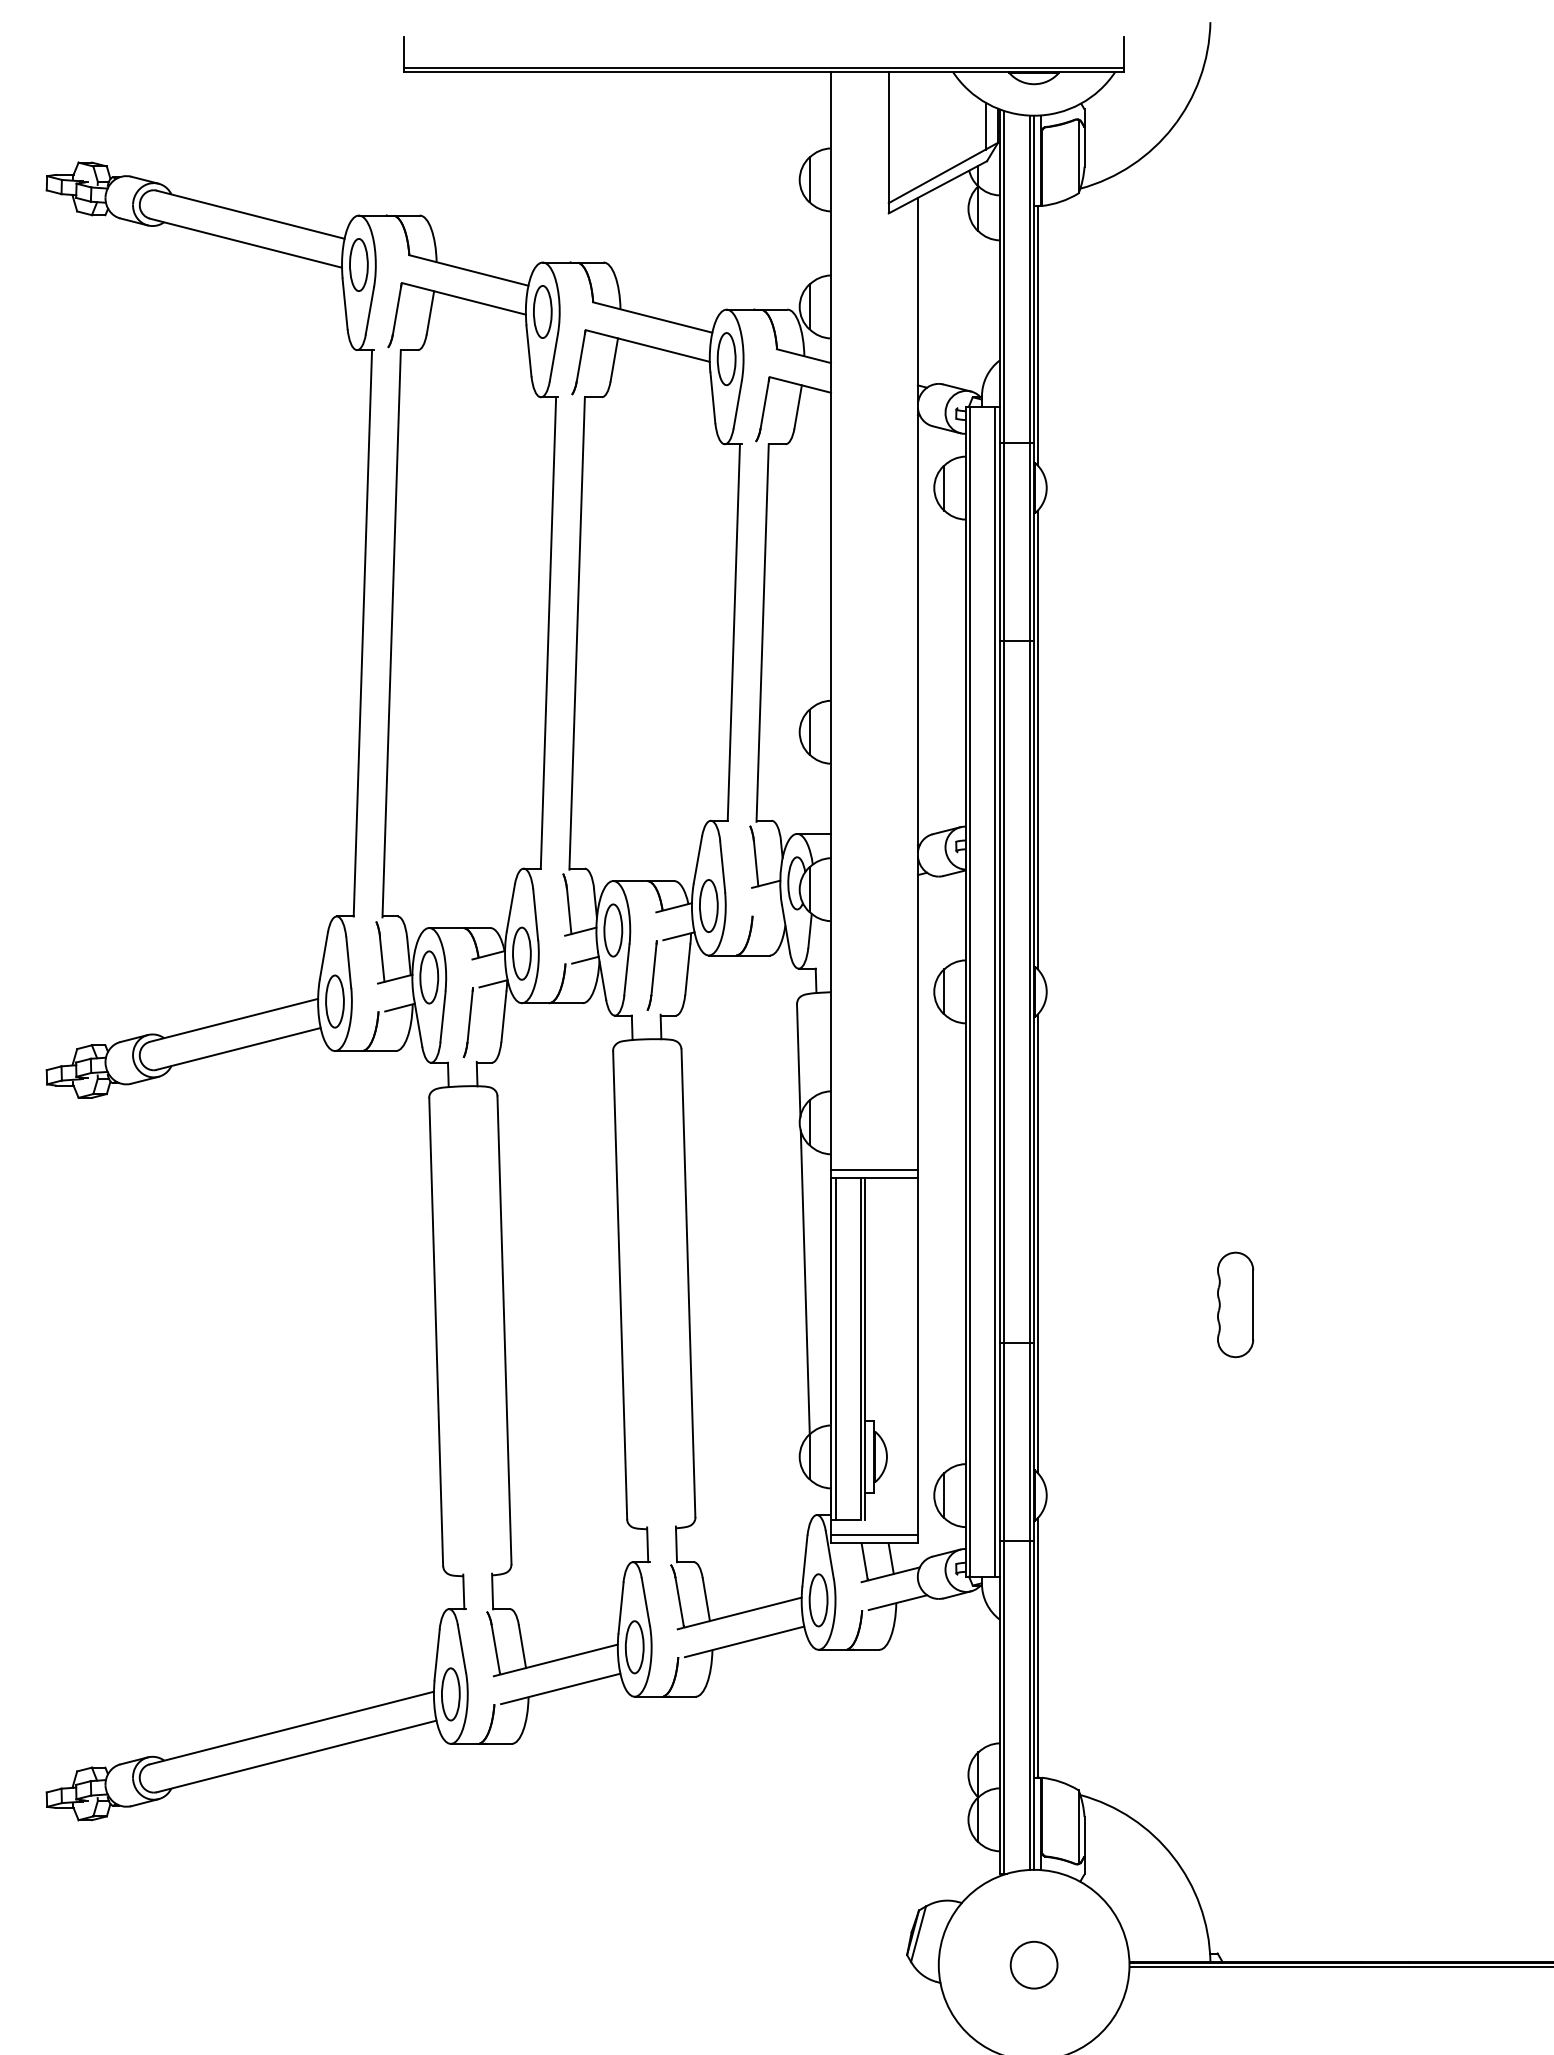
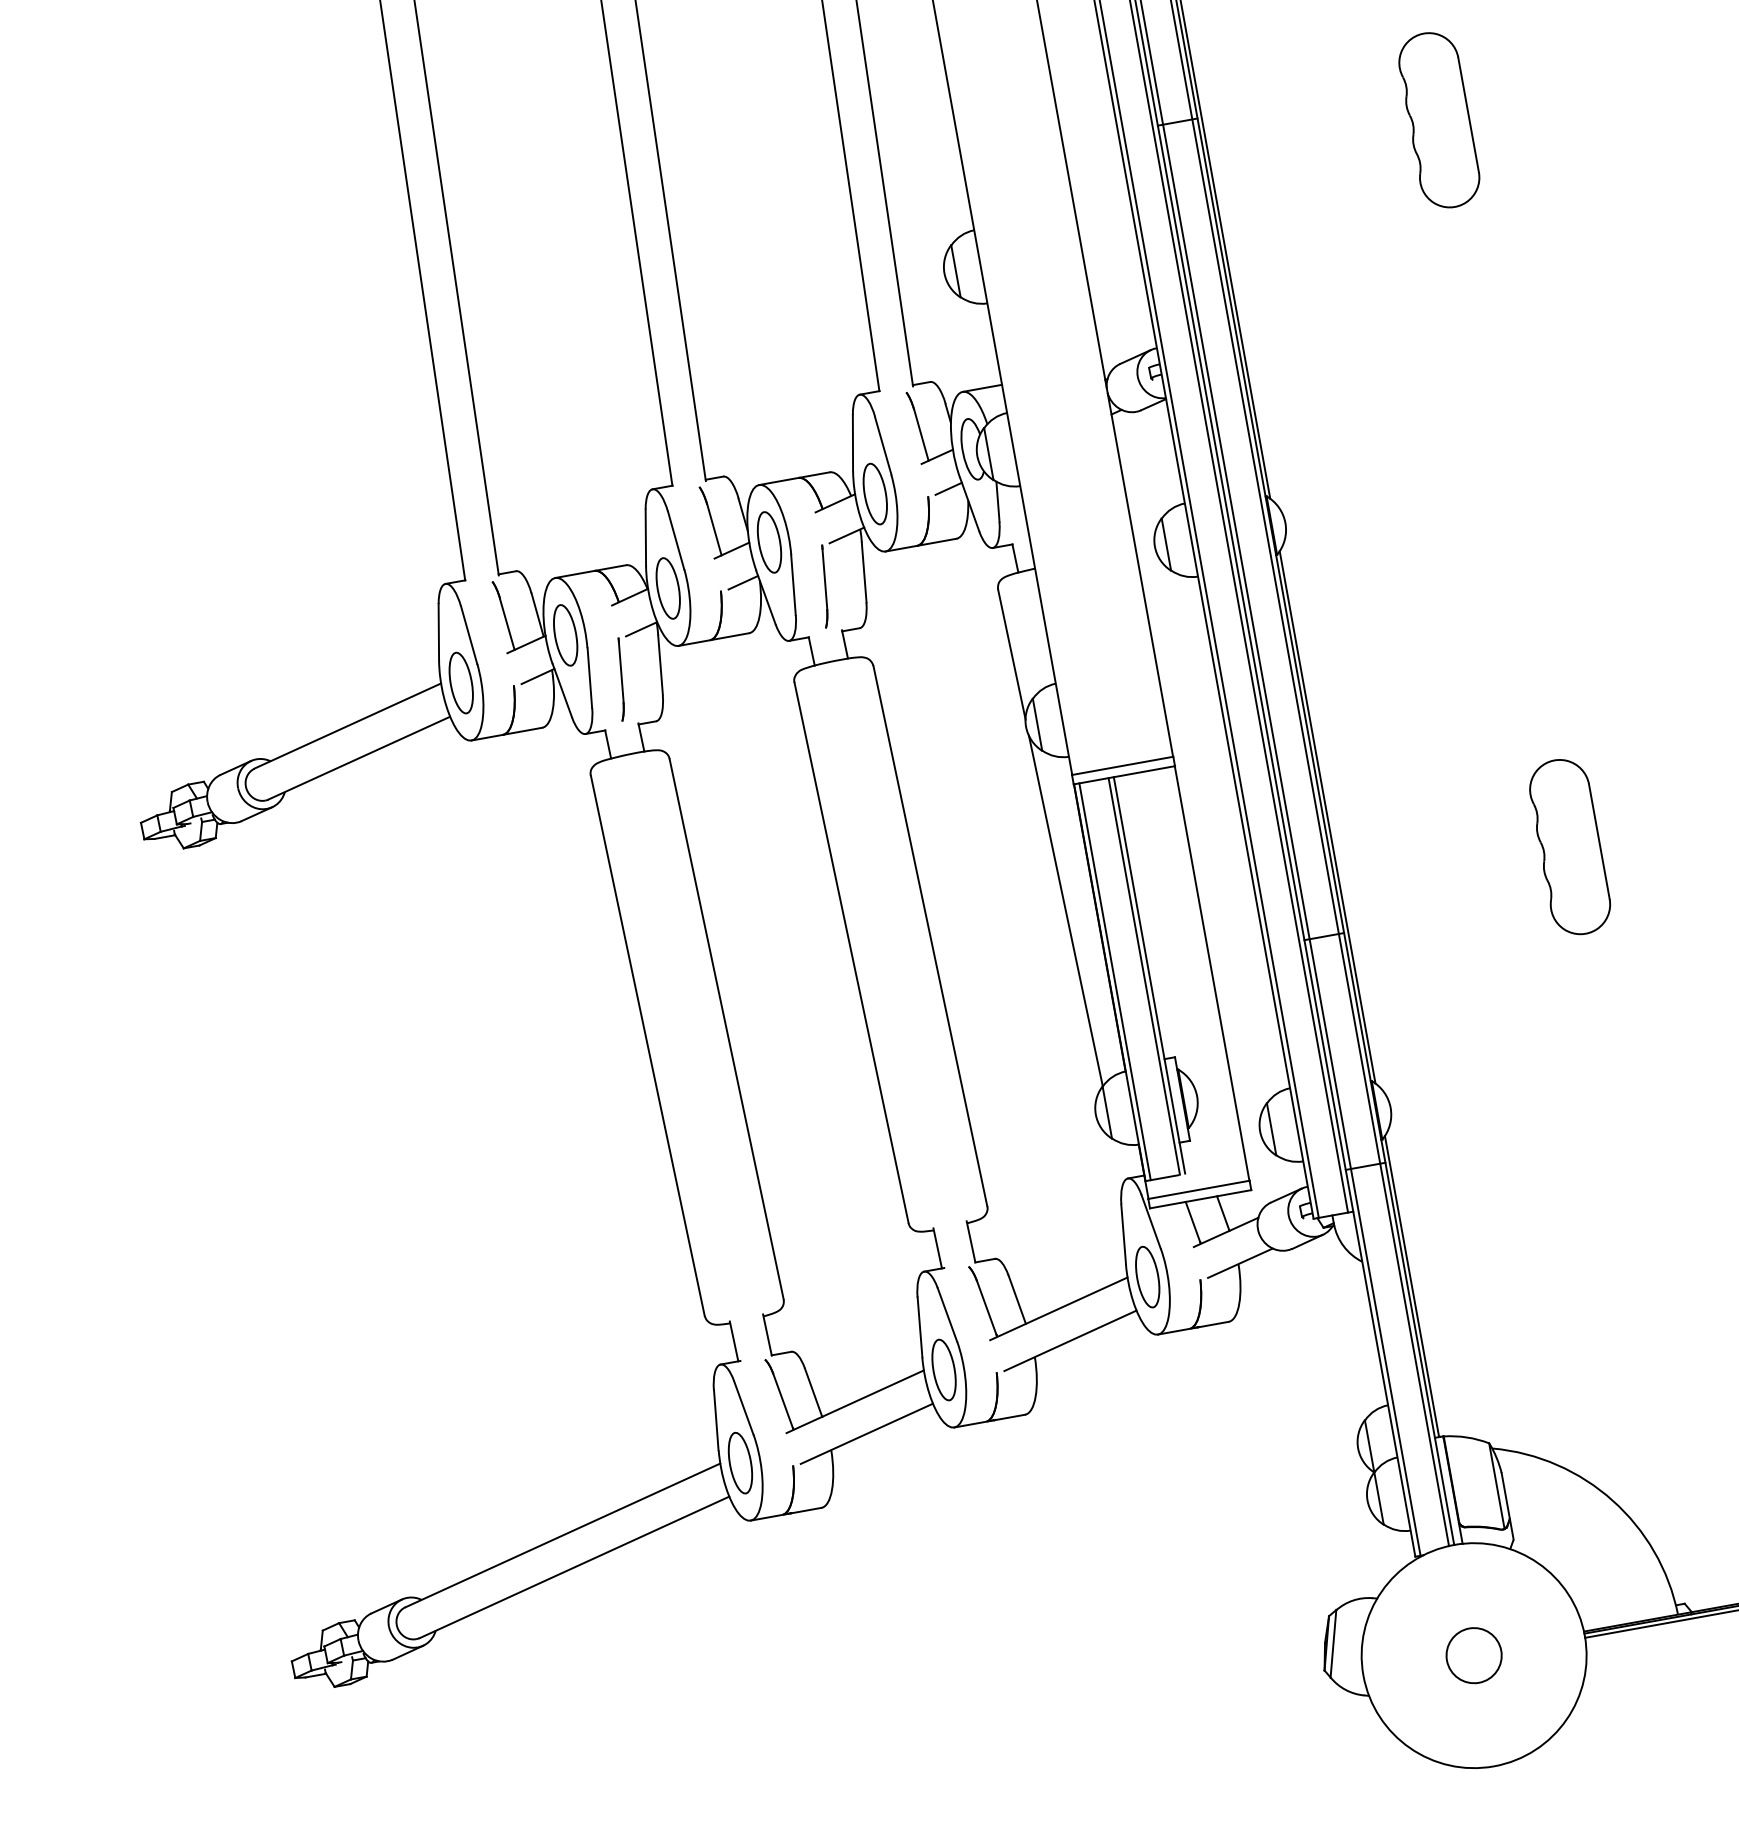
part: (1235, 678) -> (1439, 119), added
line: (770, 912) -> (948, 488), added
part: (1235, 1304) -> (1569, 846), size x1.43

